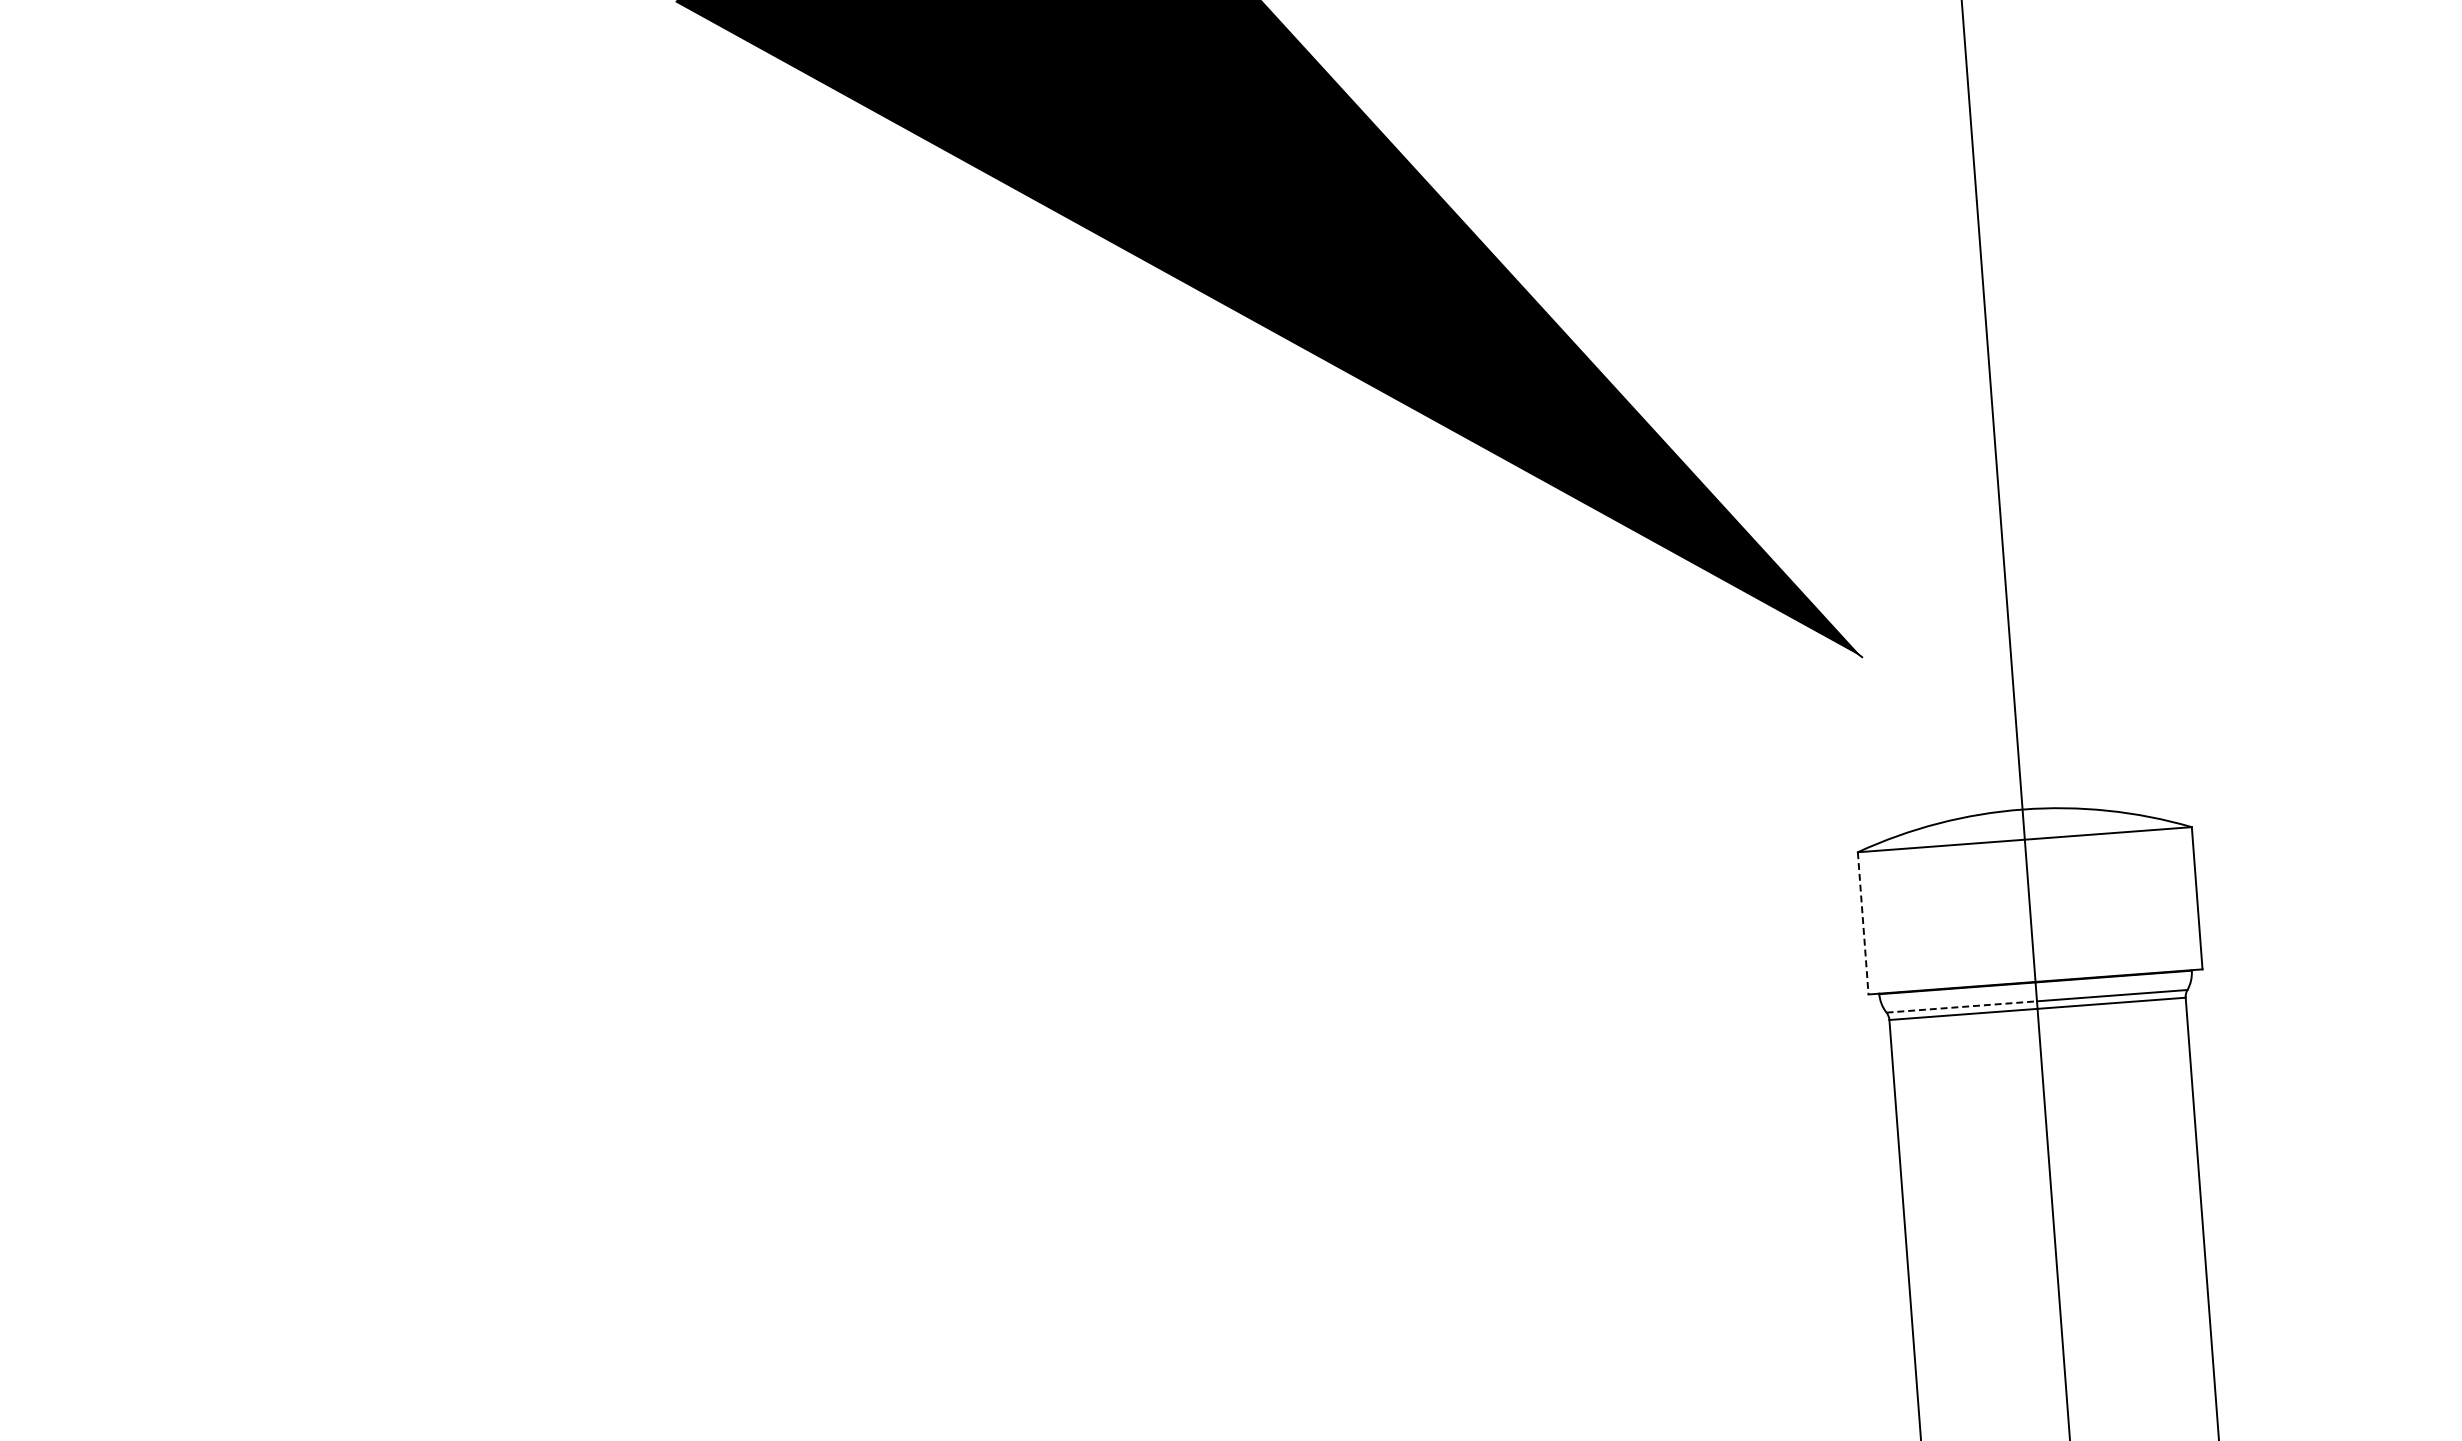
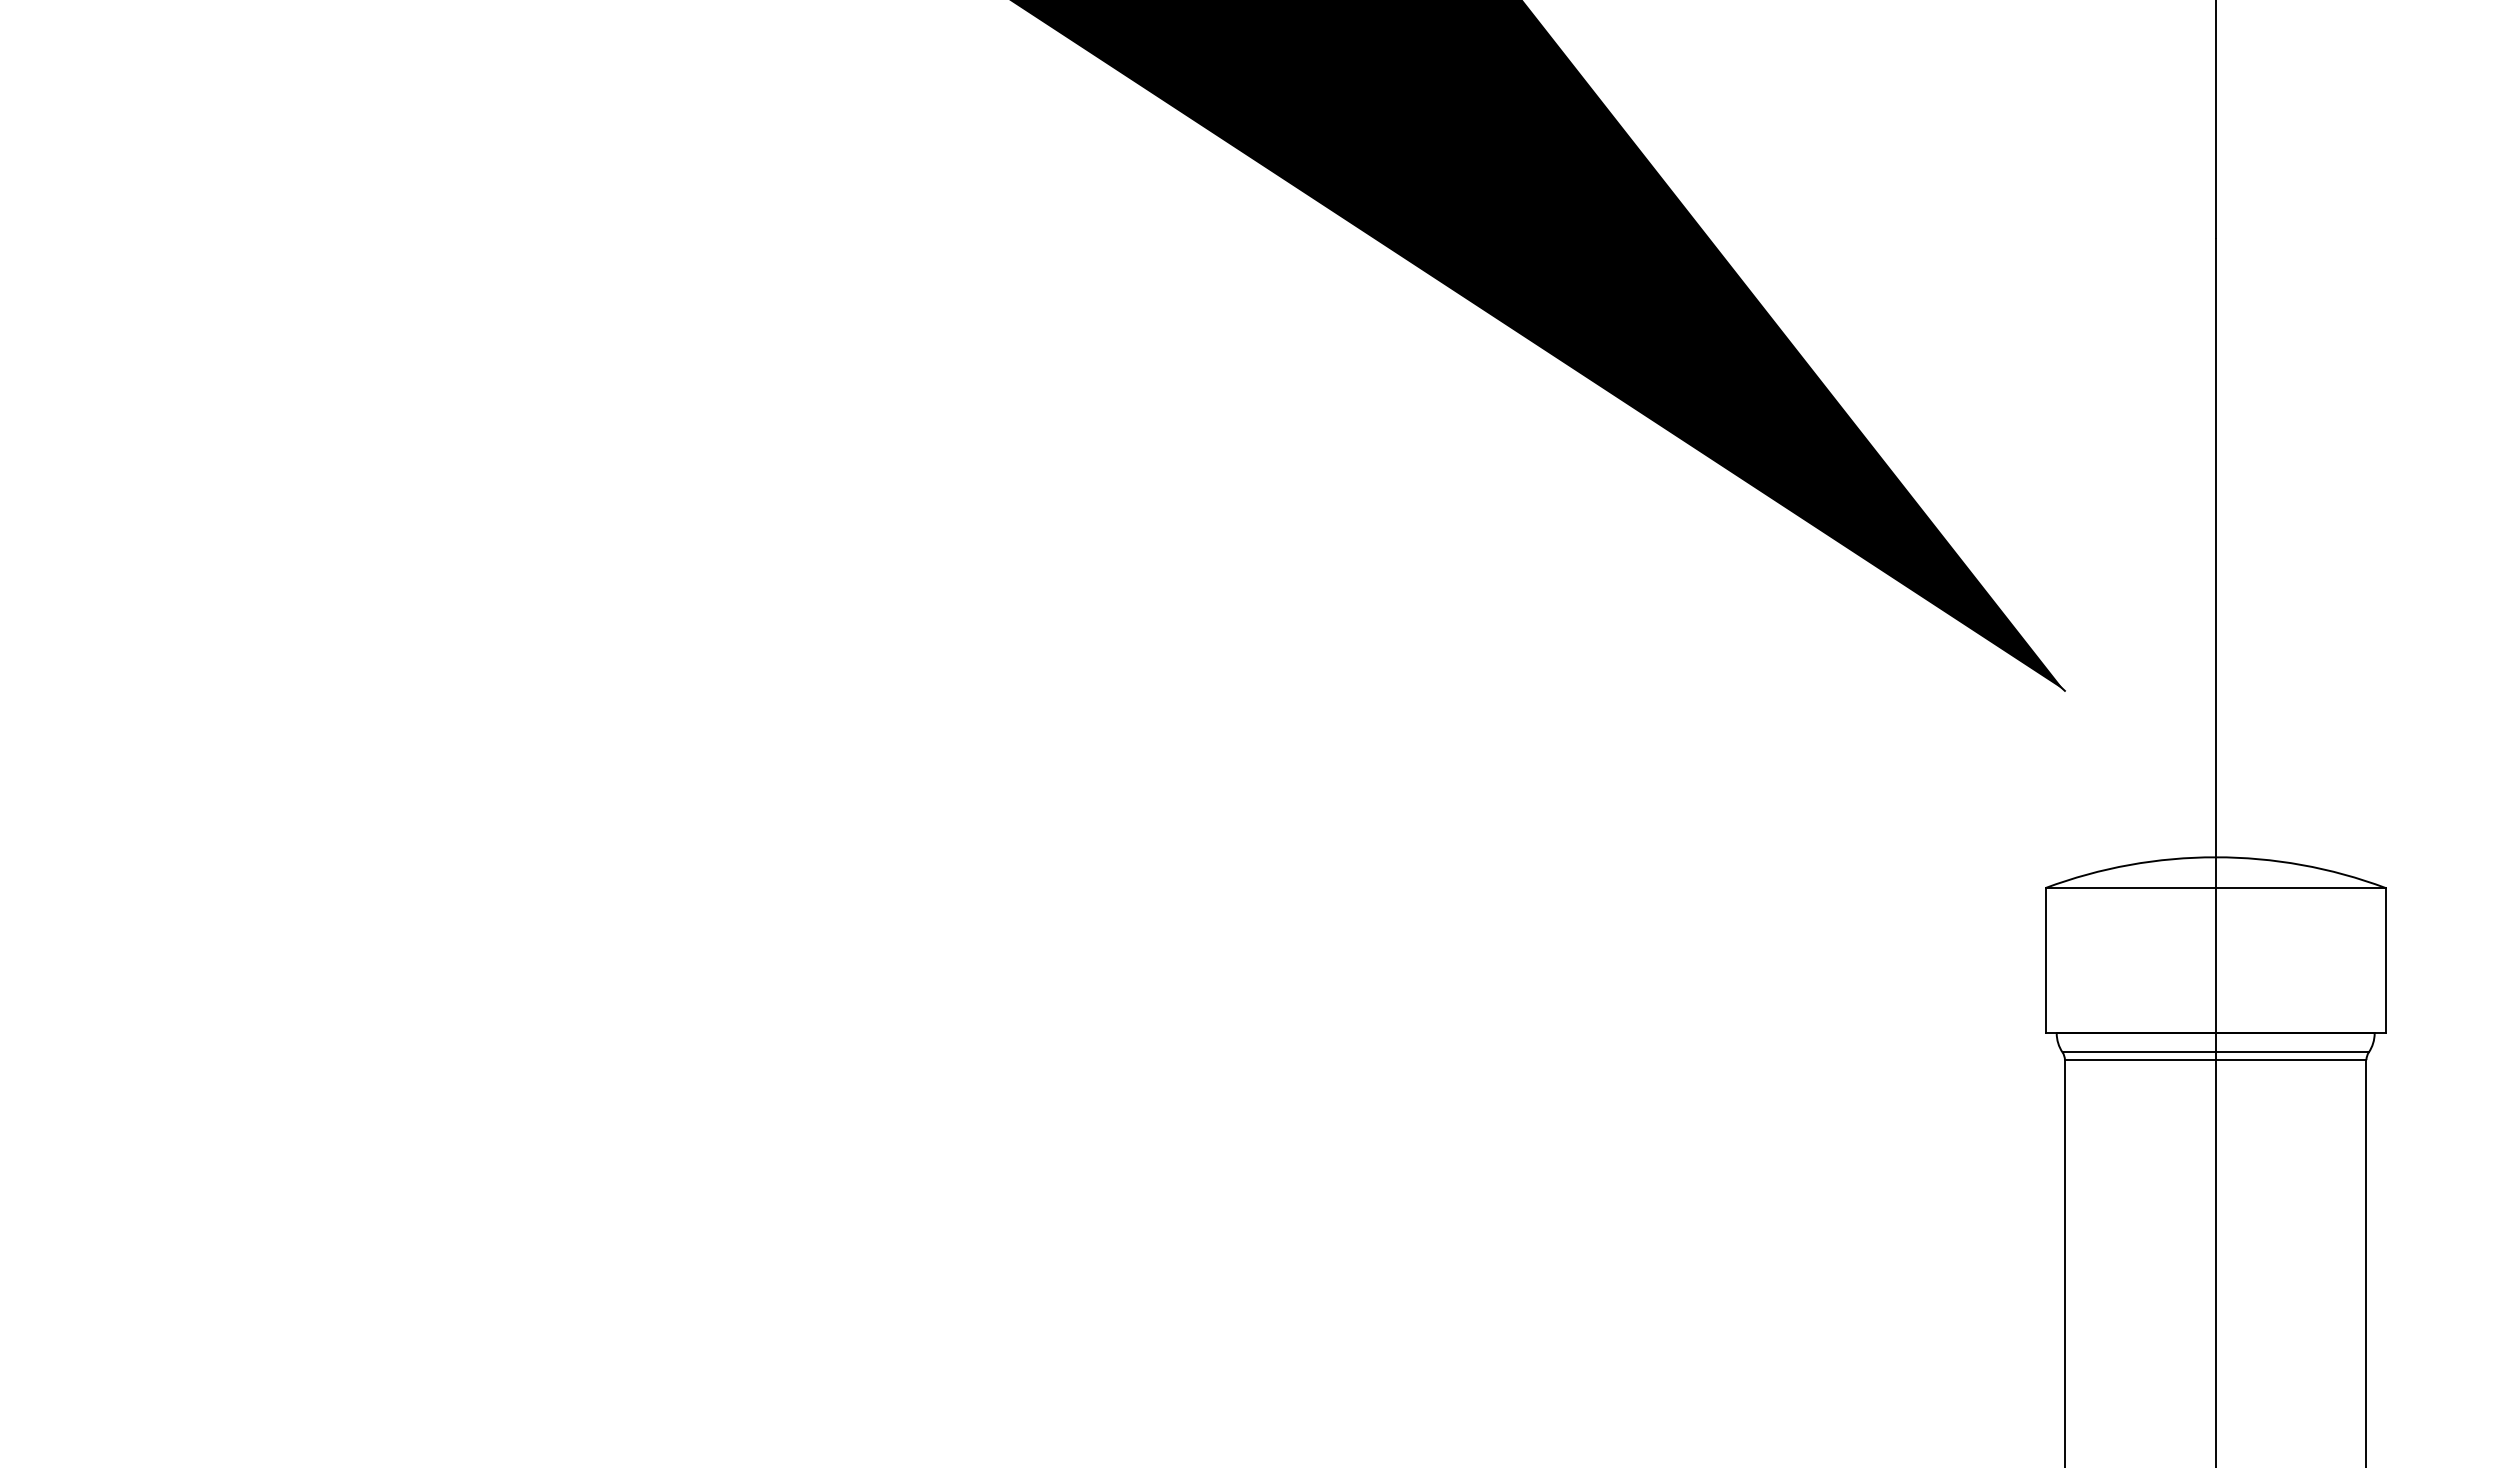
line: (1862, 923) -> (2045, 960), dashed -> solid
line: (1962, 1006) -> (2139, 1052), dashed -> solid

